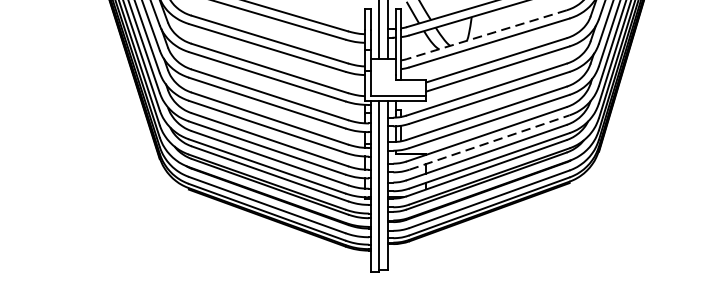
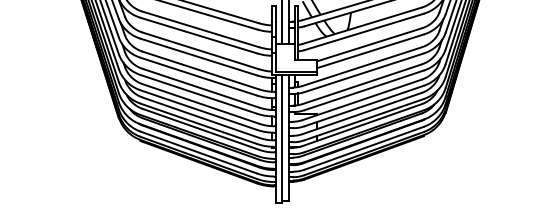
line: (485, 34) -> (361, 25), dashed -> solid
line: (489, 143) -> (364, 106), dashed -> solid

